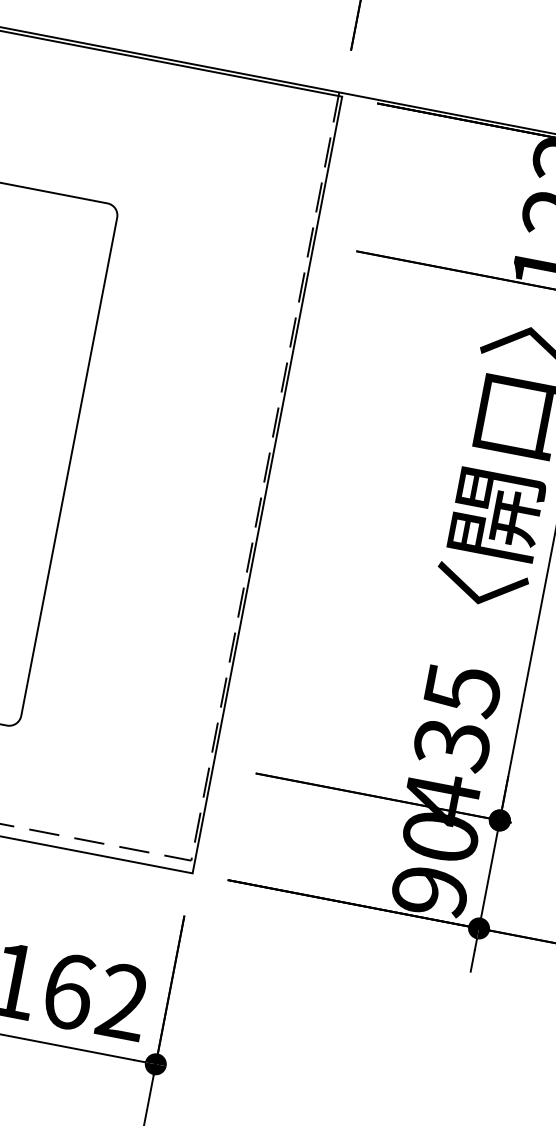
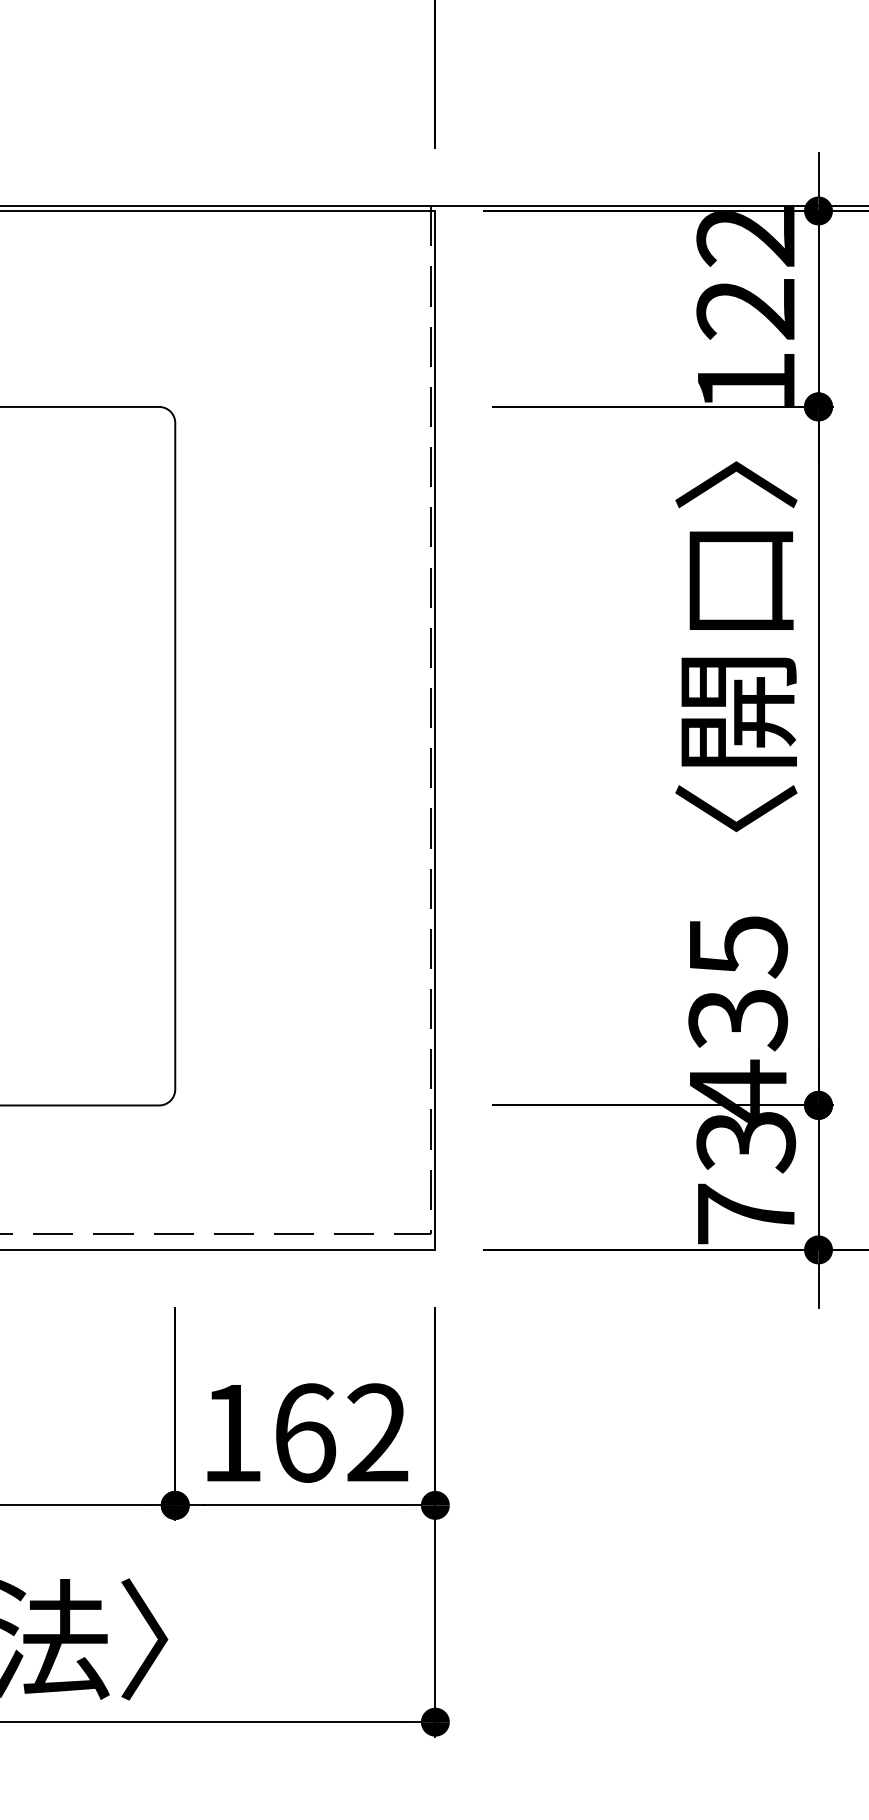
text: (435, 863) -> (746, 1177), 90 -> 73

